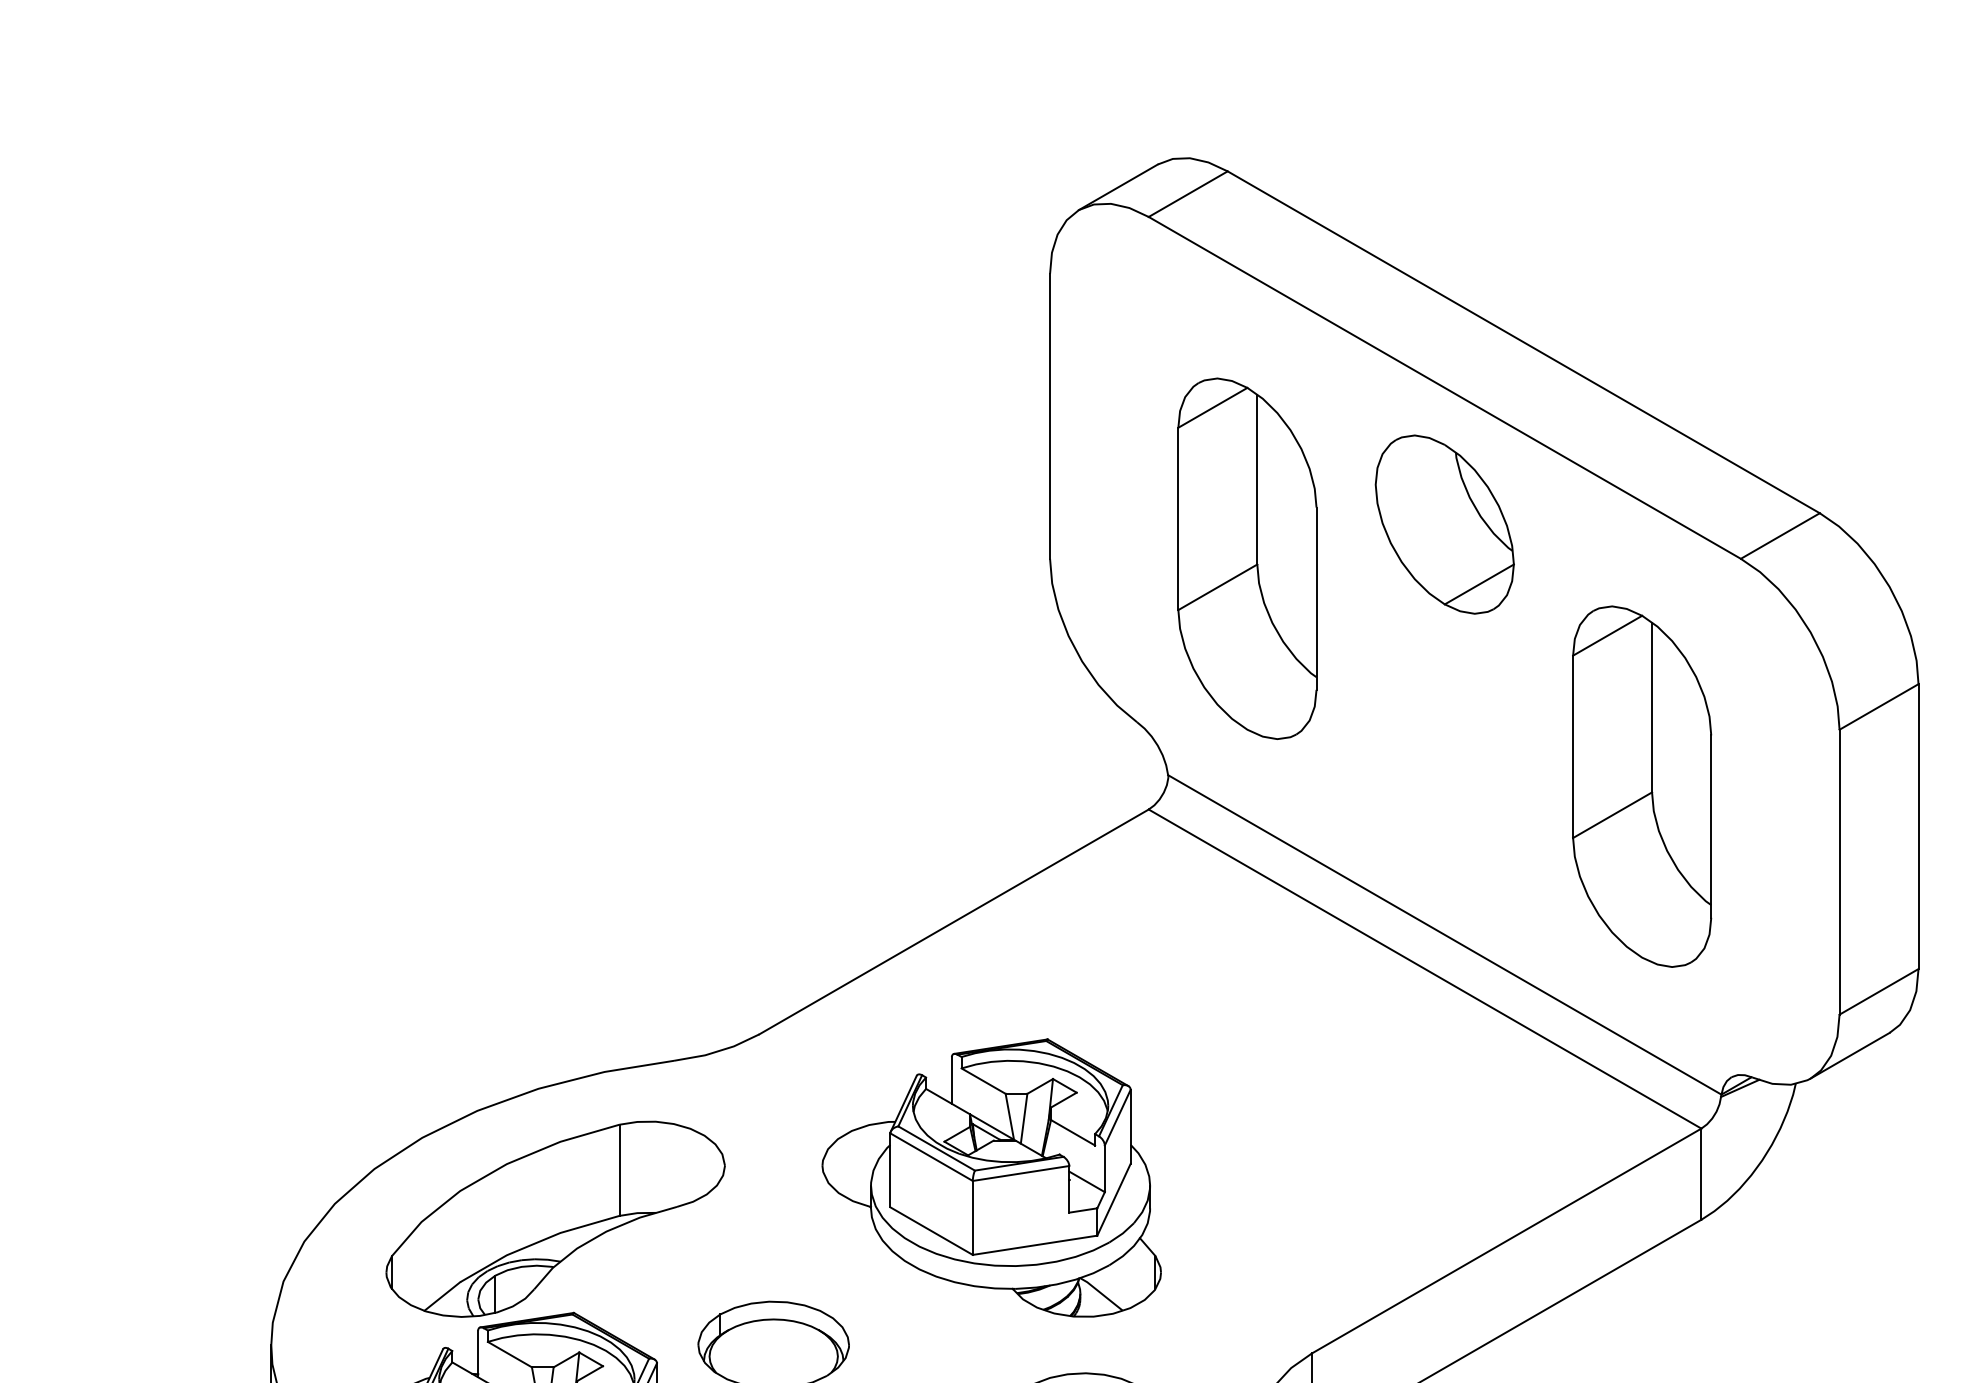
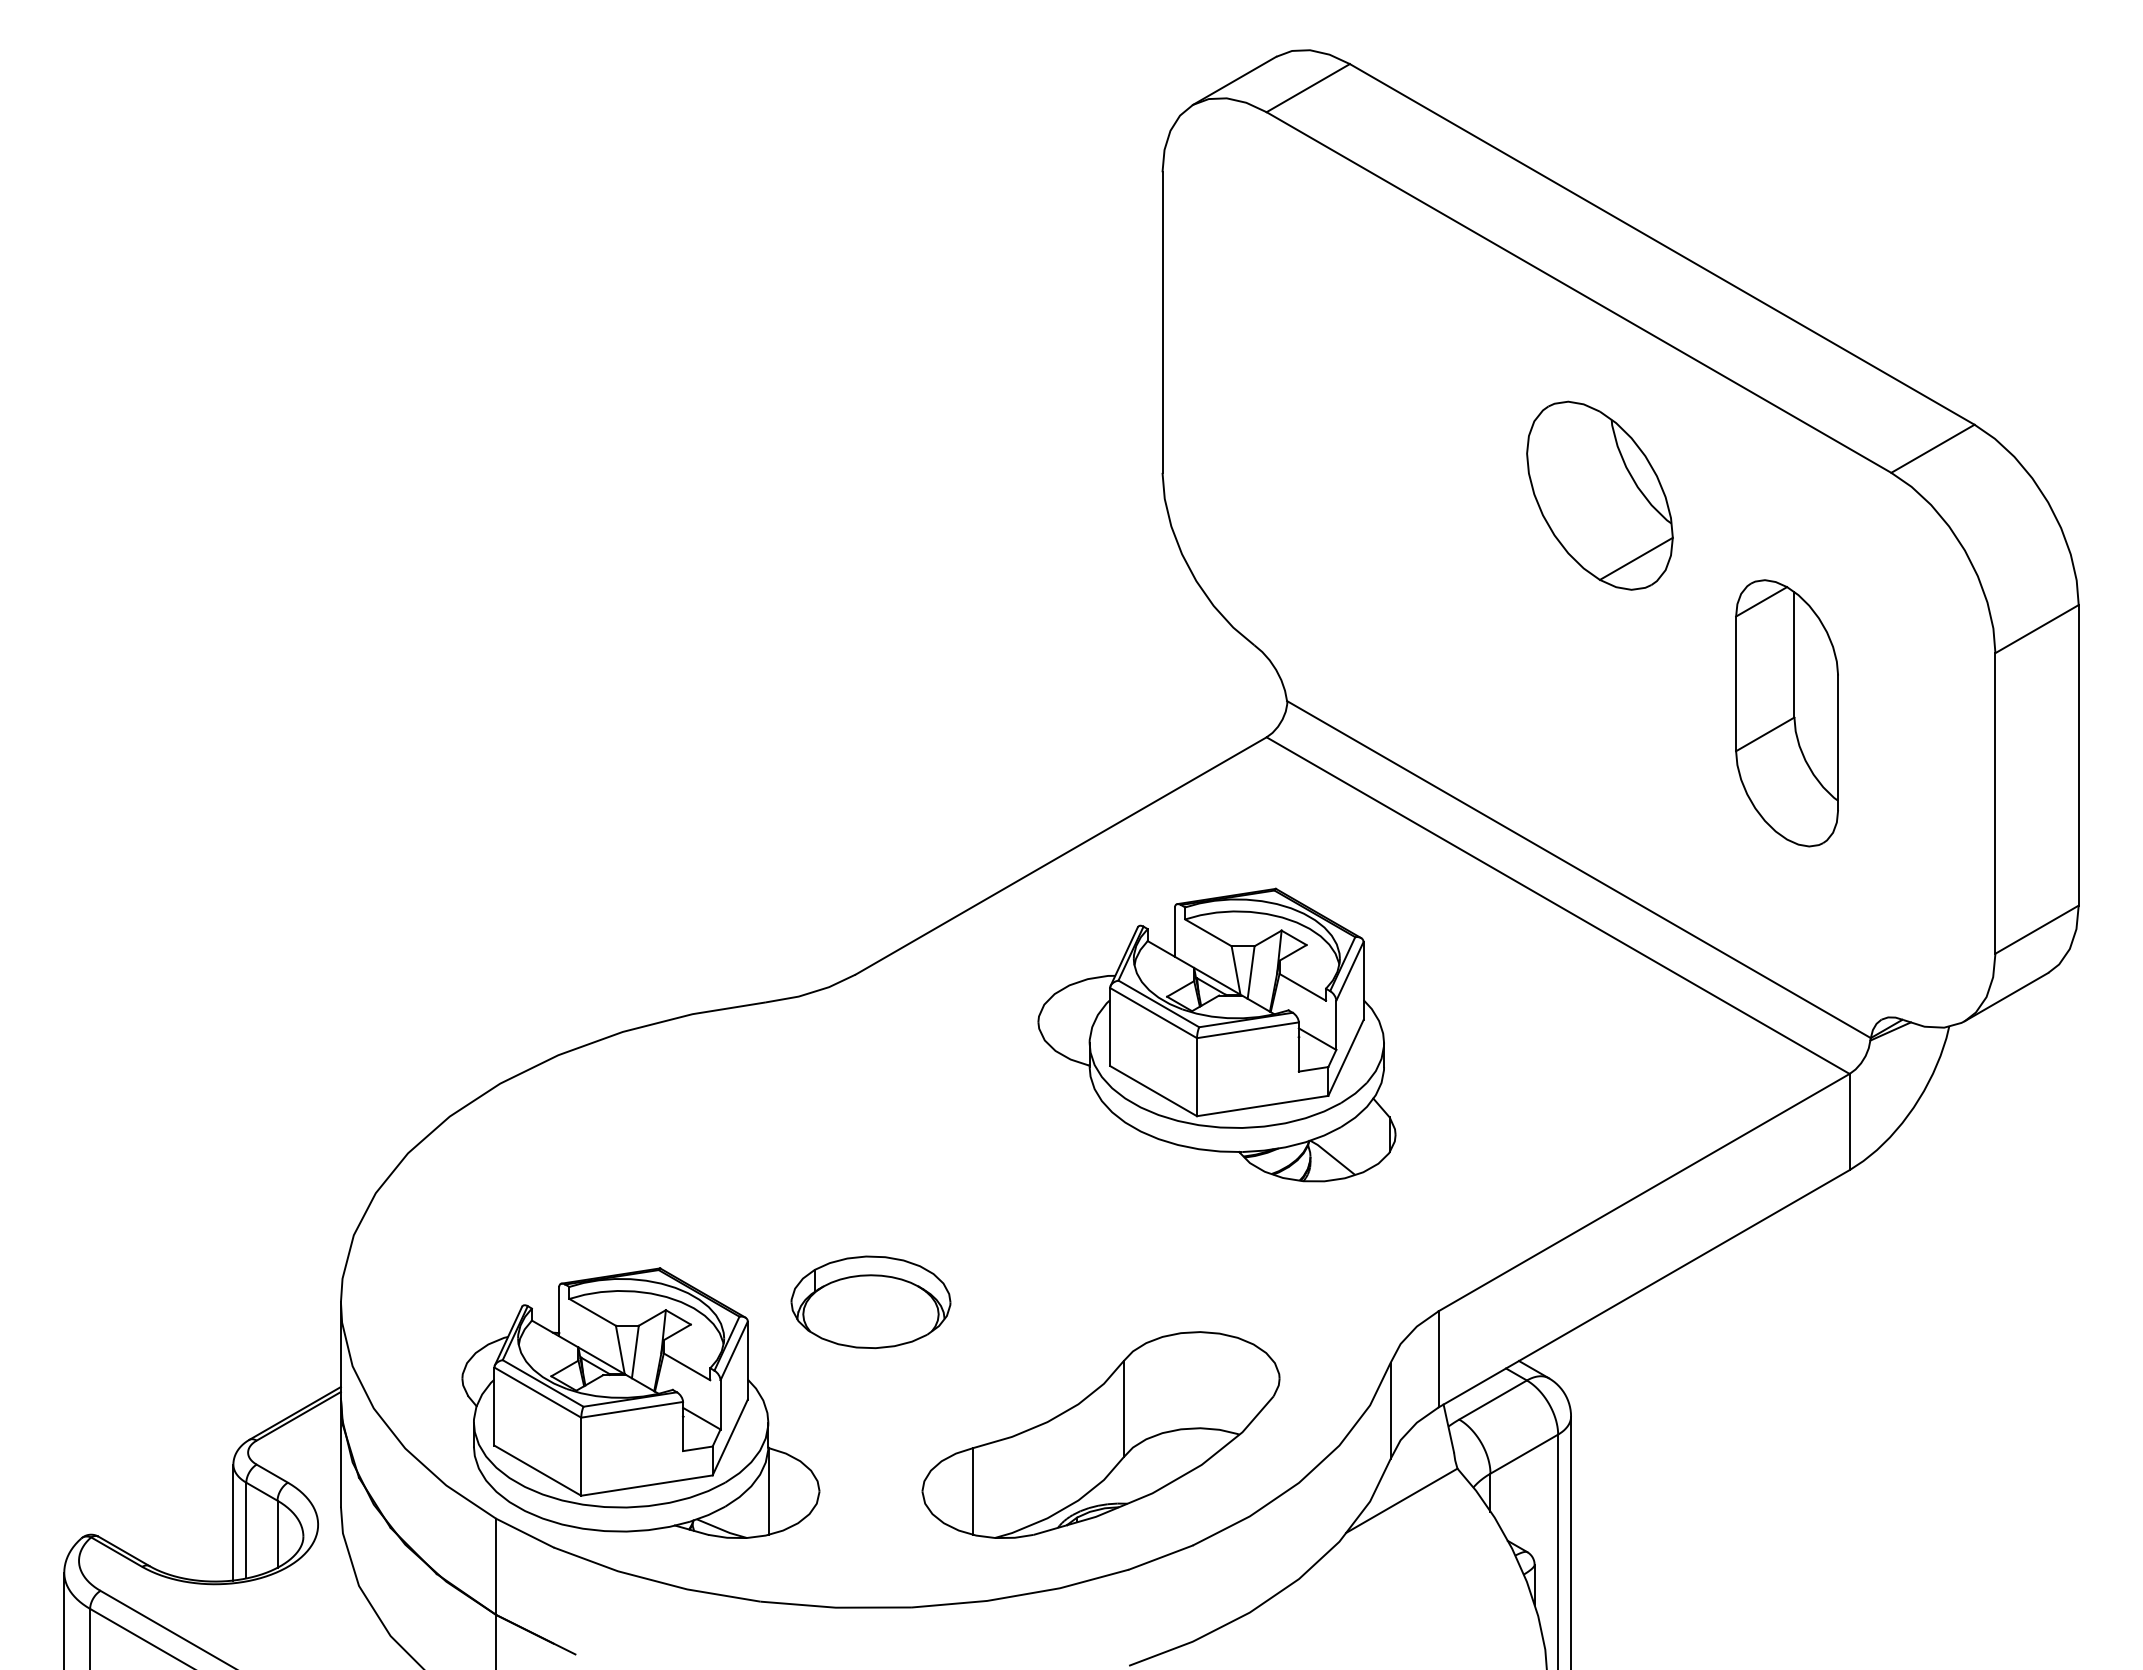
part: (1444, 524) -> (1599, 495), moved
part: (1247, 558) -> (1370, 472), removed
part: (1641, 786) -> (1786, 713), size x0.7
part: (991, 1177) -> (1216, 1034), moved
part: (555, 1219) -> (640, 1169), removed

